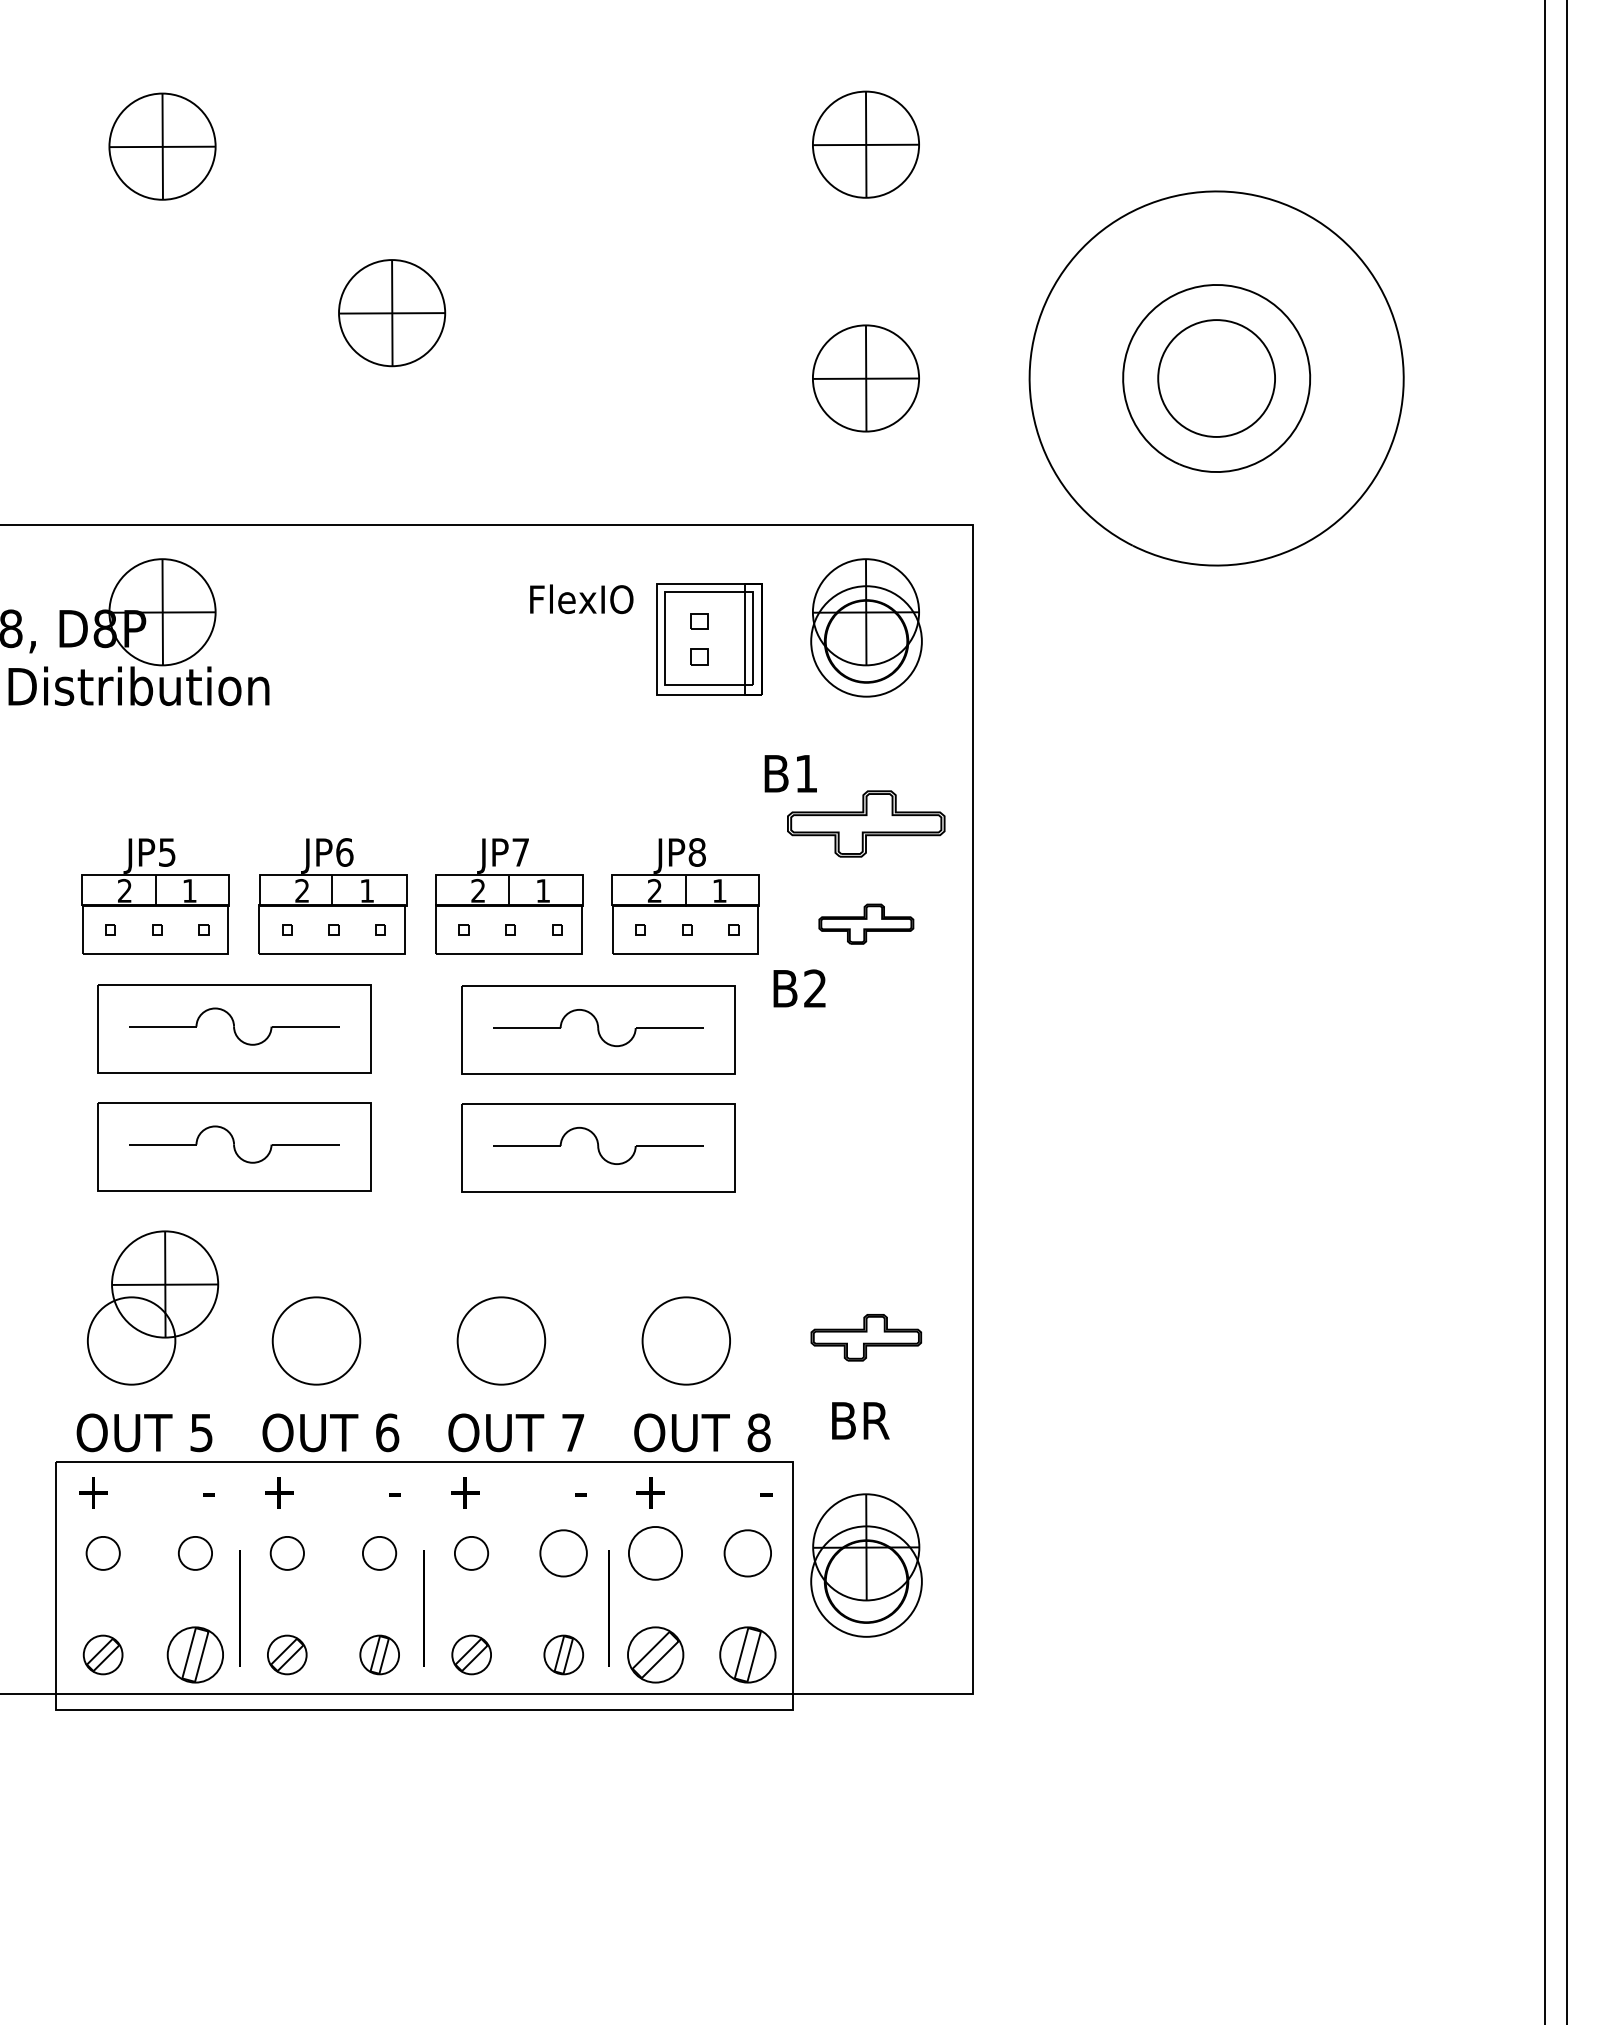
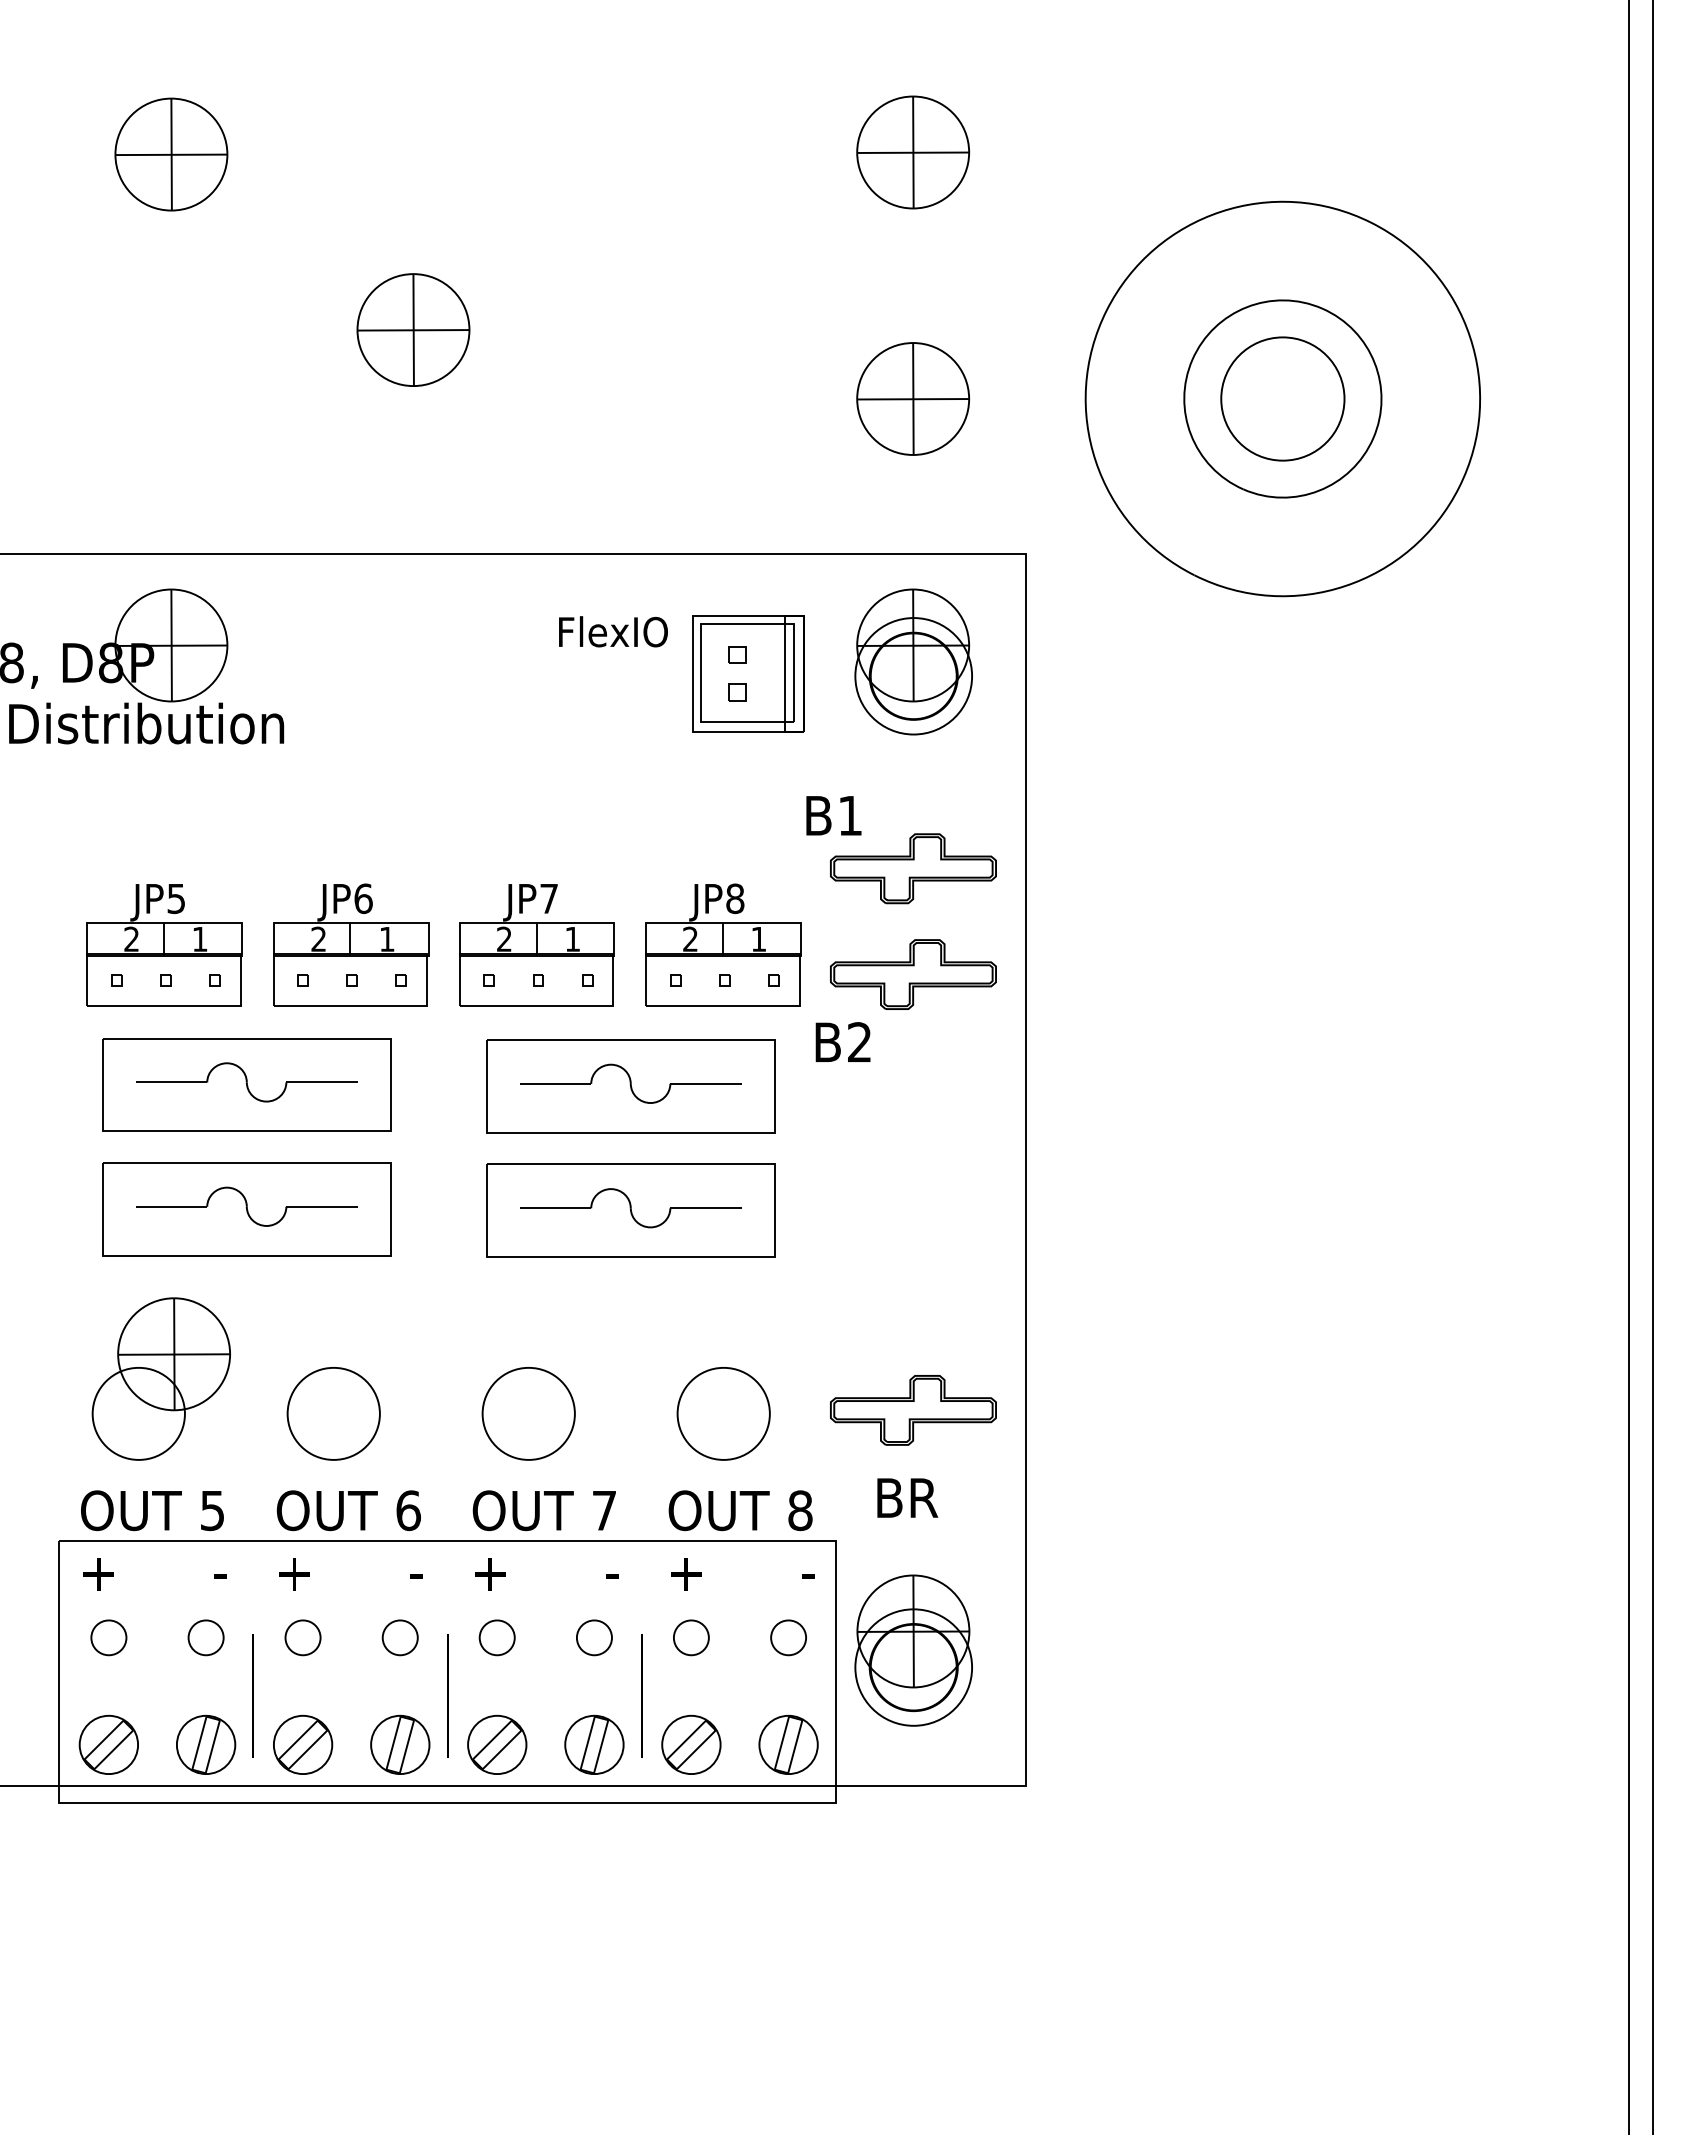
part: (866, 923) -> (913, 973), size x1.67
part: (866, 1337) -> (913, 1410), size x1.43
part: (563, 1553) -> (594, 1637), size x0.71
part: (655, 1553) -> (691, 1637), size x0.62
part: (747, 1553) -> (788, 1637), size x0.71
part: (102, 1654) -> (108, 1744), size x1.43
part: (286, 1654) -> (302, 1744), size x1.43
part: (379, 1654) -> (400, 1744), size x1.43
part: (471, 1654) -> (497, 1744), size x1.43
part: (563, 1654) -> (594, 1744), size x1.43

